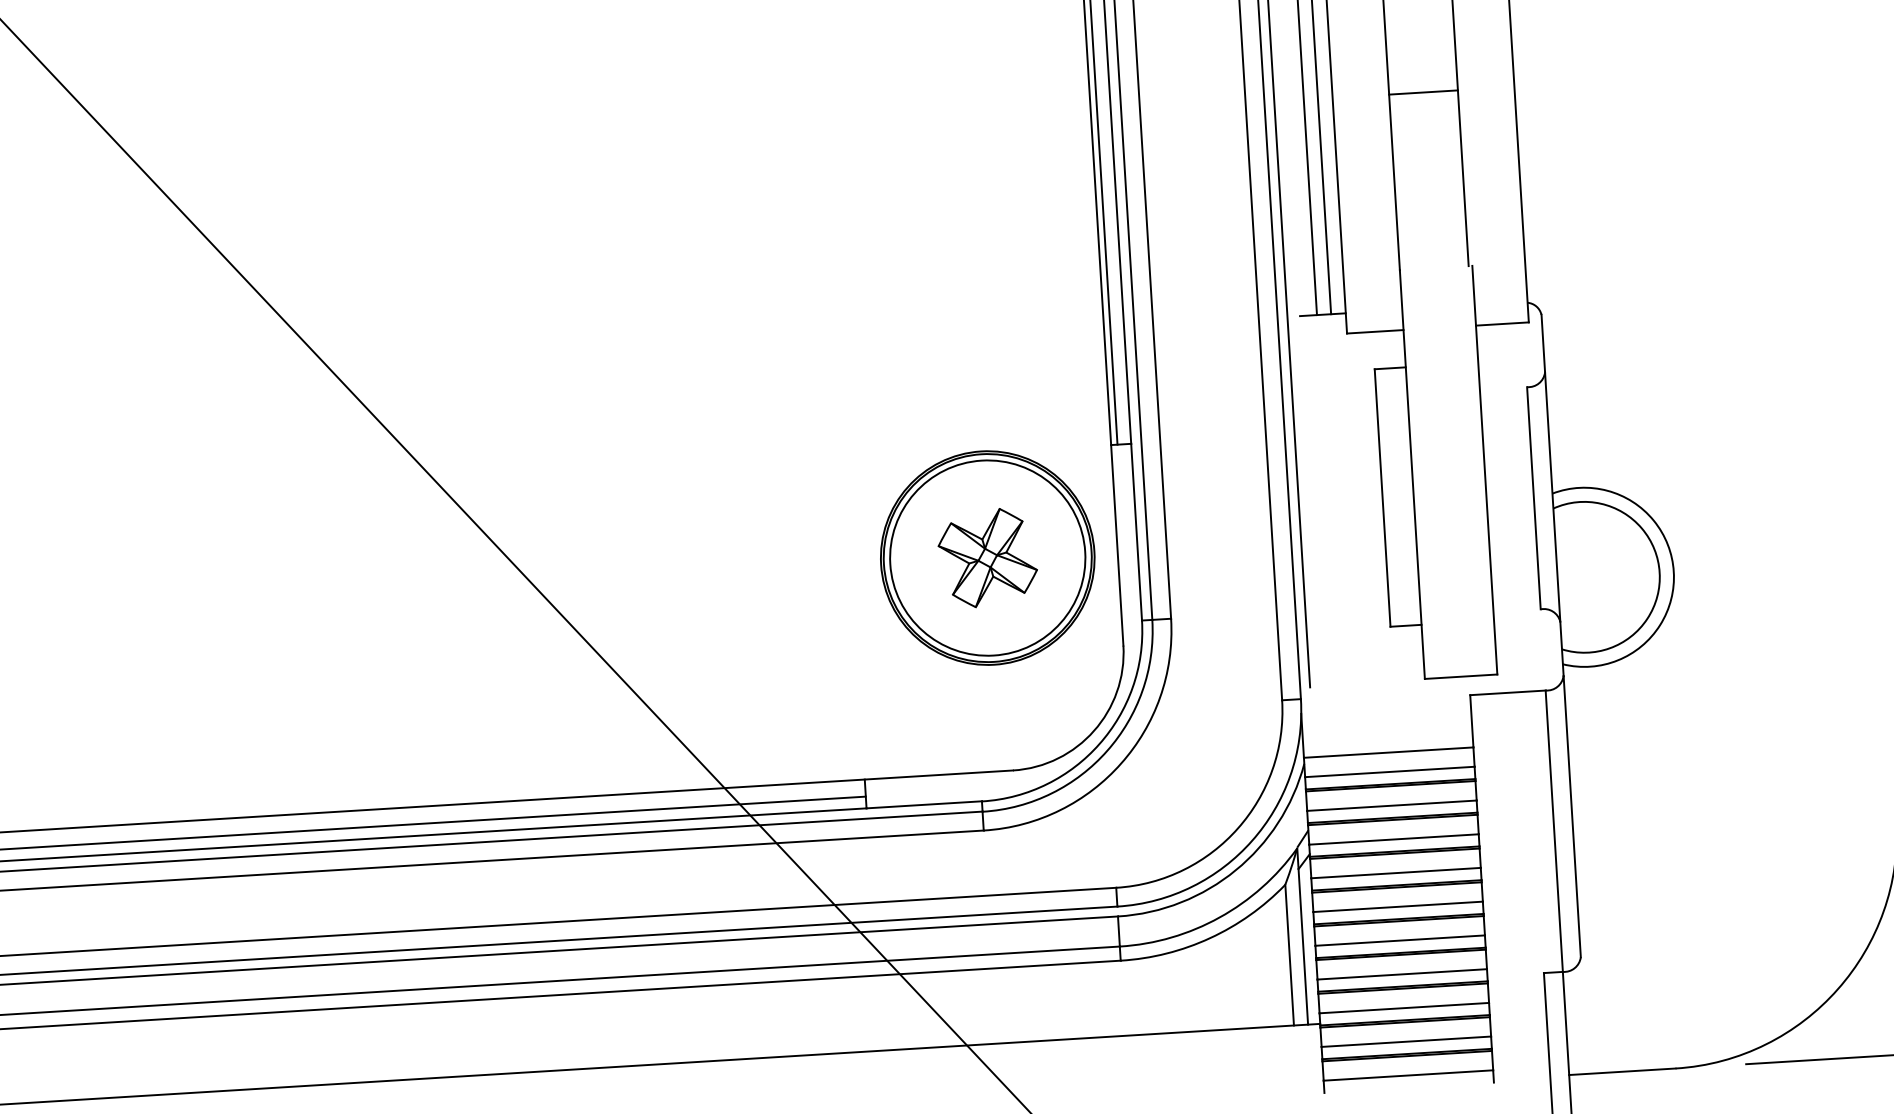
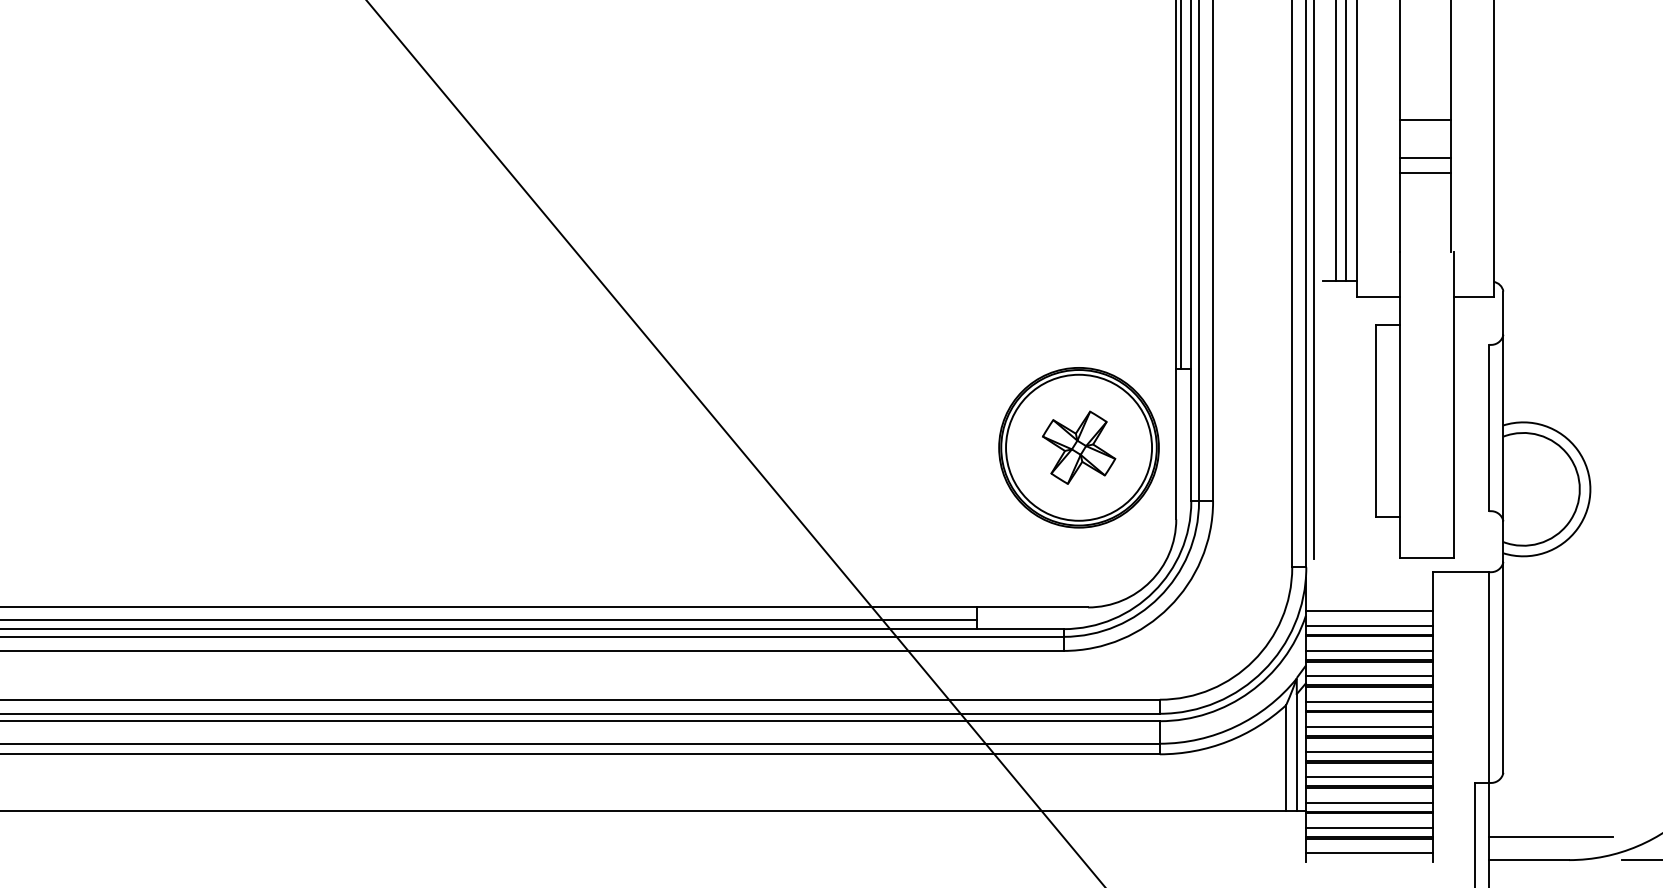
line: (1426, 143) -> (1425, 158), added
line: (1427, 162) -> (1425, 172), added
line: (1650, 1039) -> (1551, 837), added

